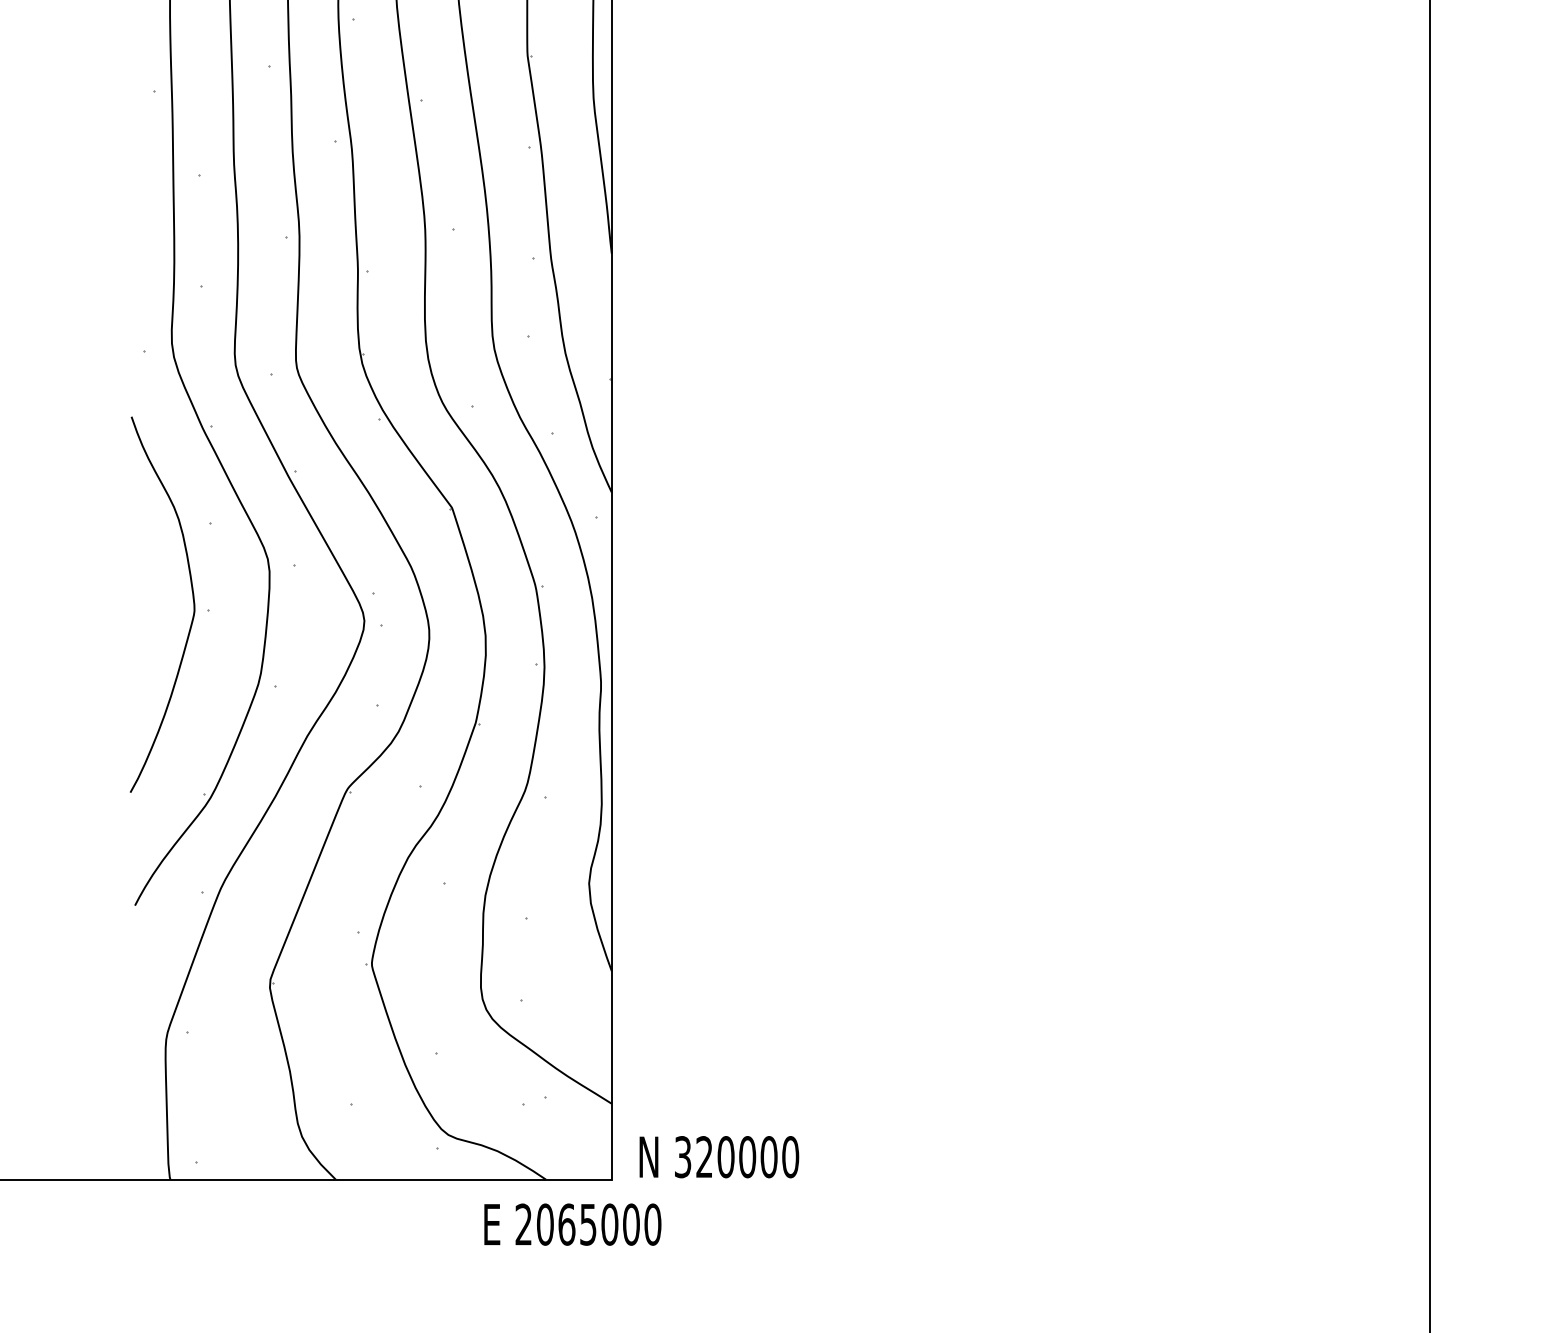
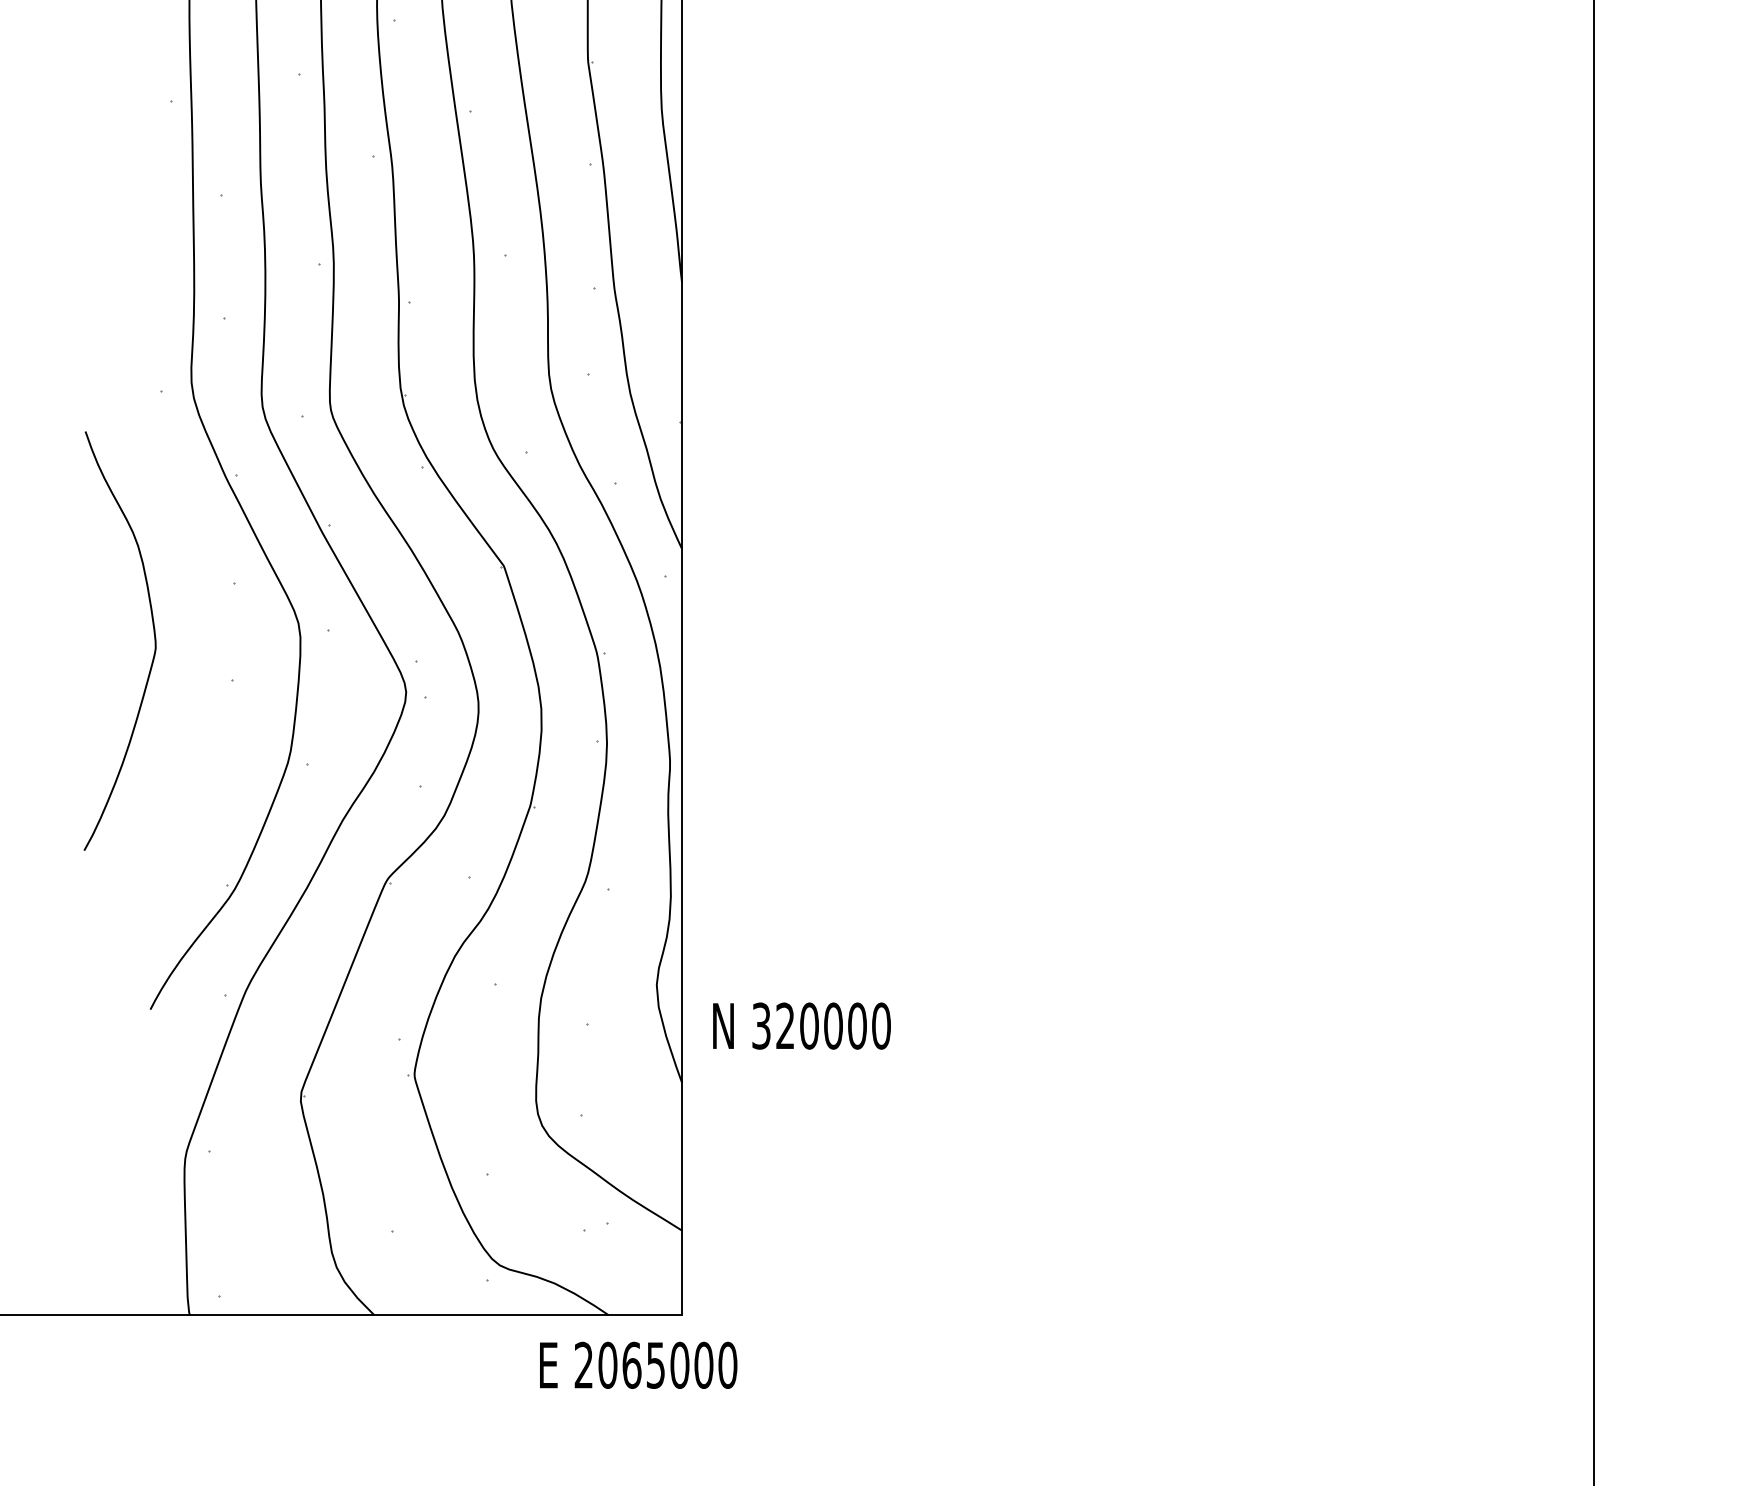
curve: (192, 597) -> (153, 633), moved
text: (718, 1156) -> (801, 1025), moved

